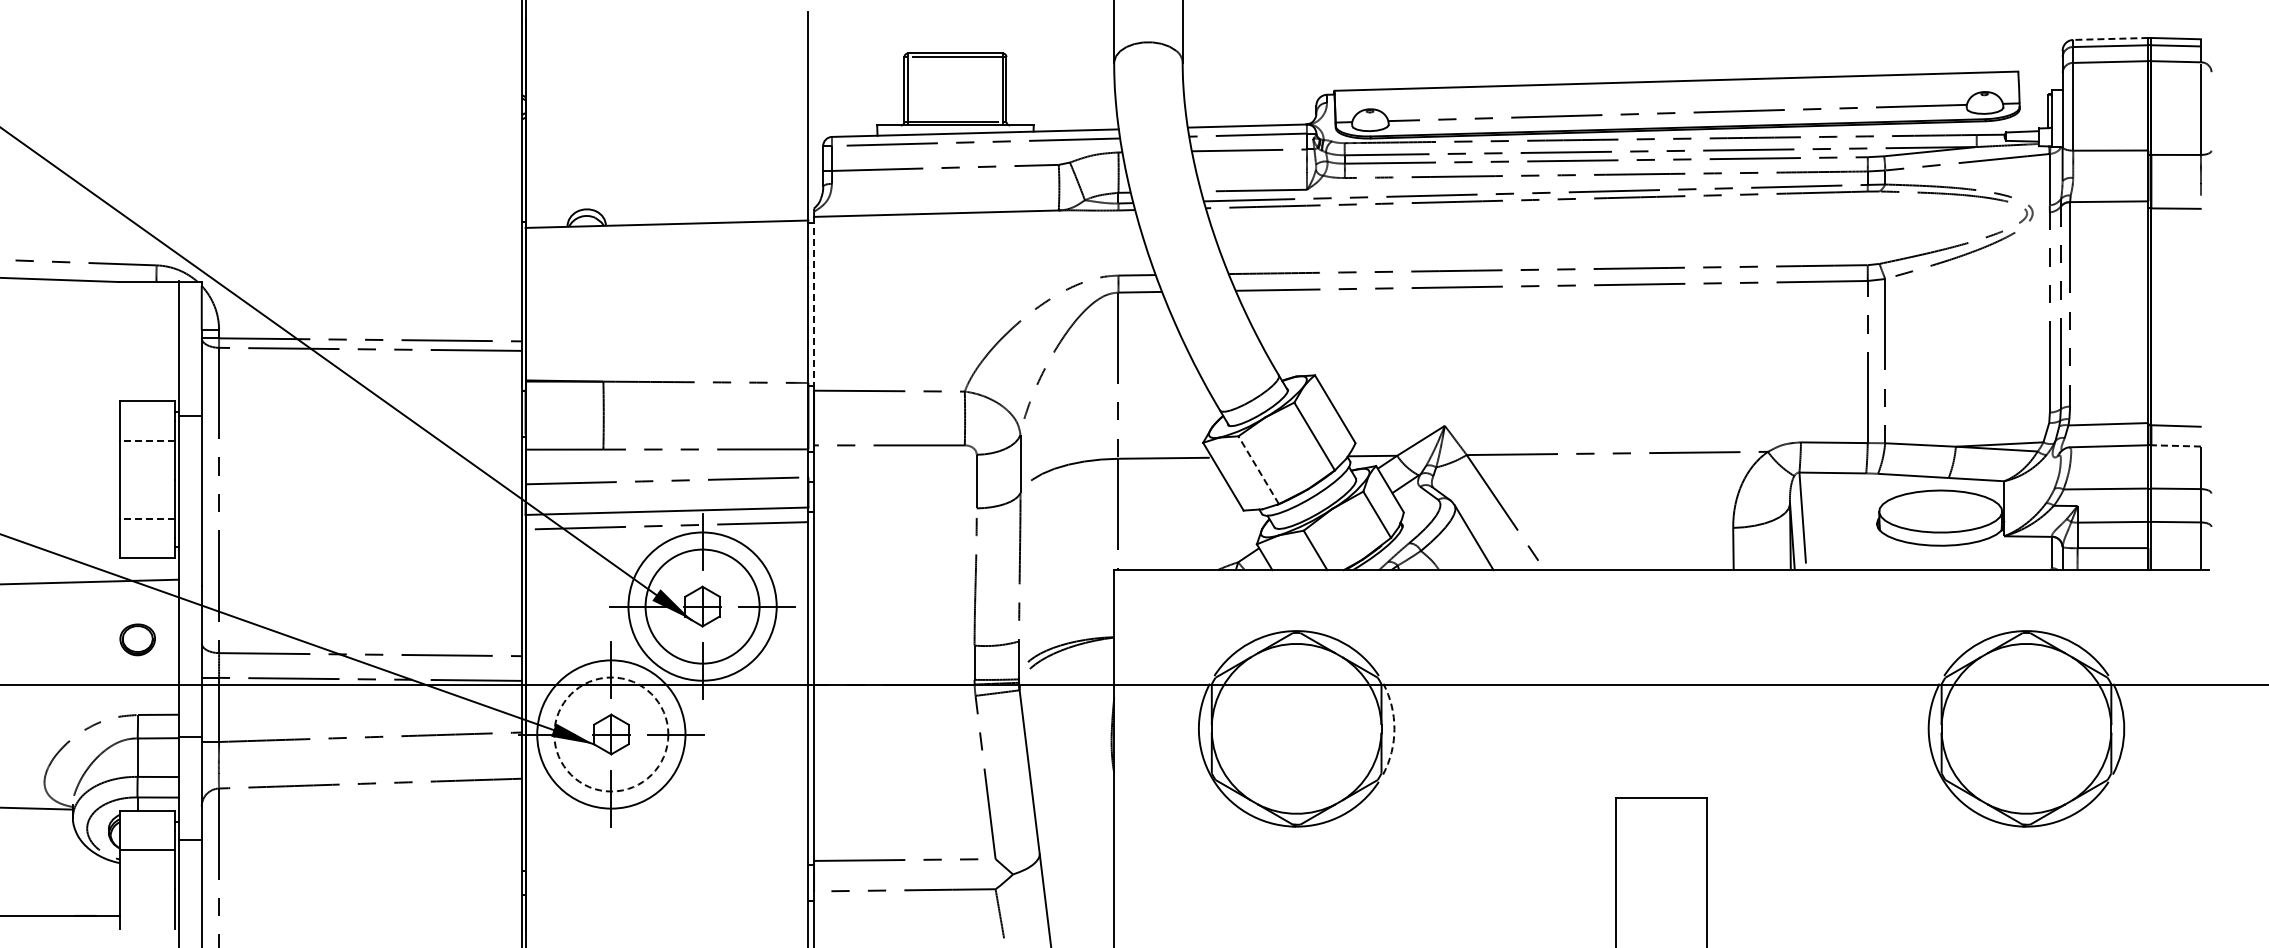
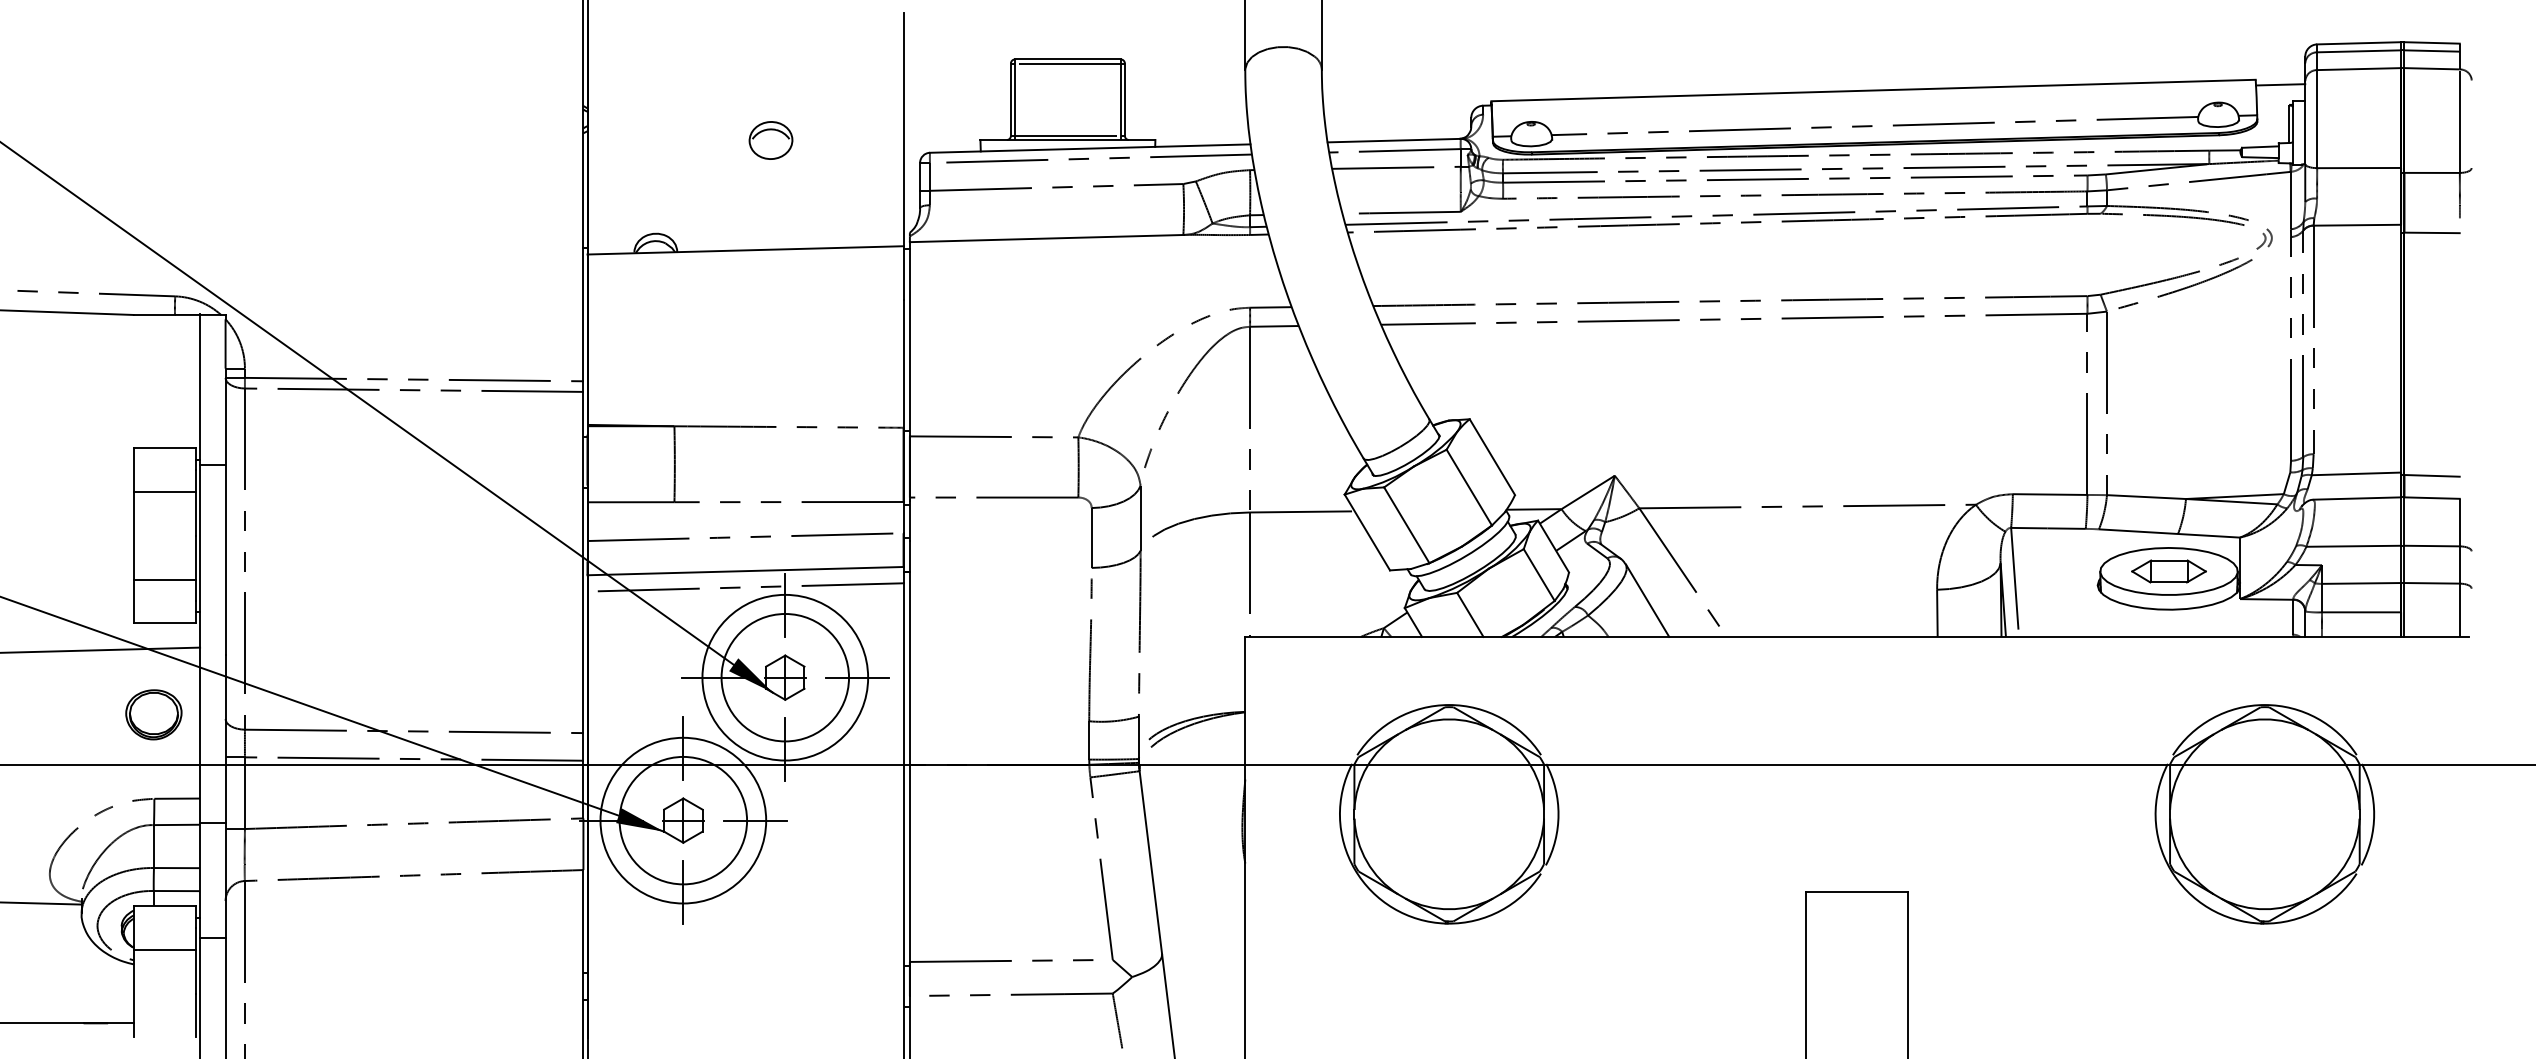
line: (2110, 38) -> (2358, 42), dashed -> solid
line: (2040, 75) -> (2280, 84), added
part: (689, 125) -> (770, 140), added
line: (814, 303) -> (910, 338), dashed -> solid
line: (147, 440) -> (164, 492), dashed -> solid
line: (2176, 445) -> (2432, 497), dashed -> solid
line: (1258, 470) -> (1406, 525), dashed -> solid
part: (1940, 511) -> (2168, 571), added
line: (147, 518) -> (164, 579), dashed -> solid
part: (137, 639) -> (153, 714), size x1.43
arc: (1394, 729) -> (1558, 815), dashed -> solid
circle: (611, 734) -> (683, 820), dashed -> solid

